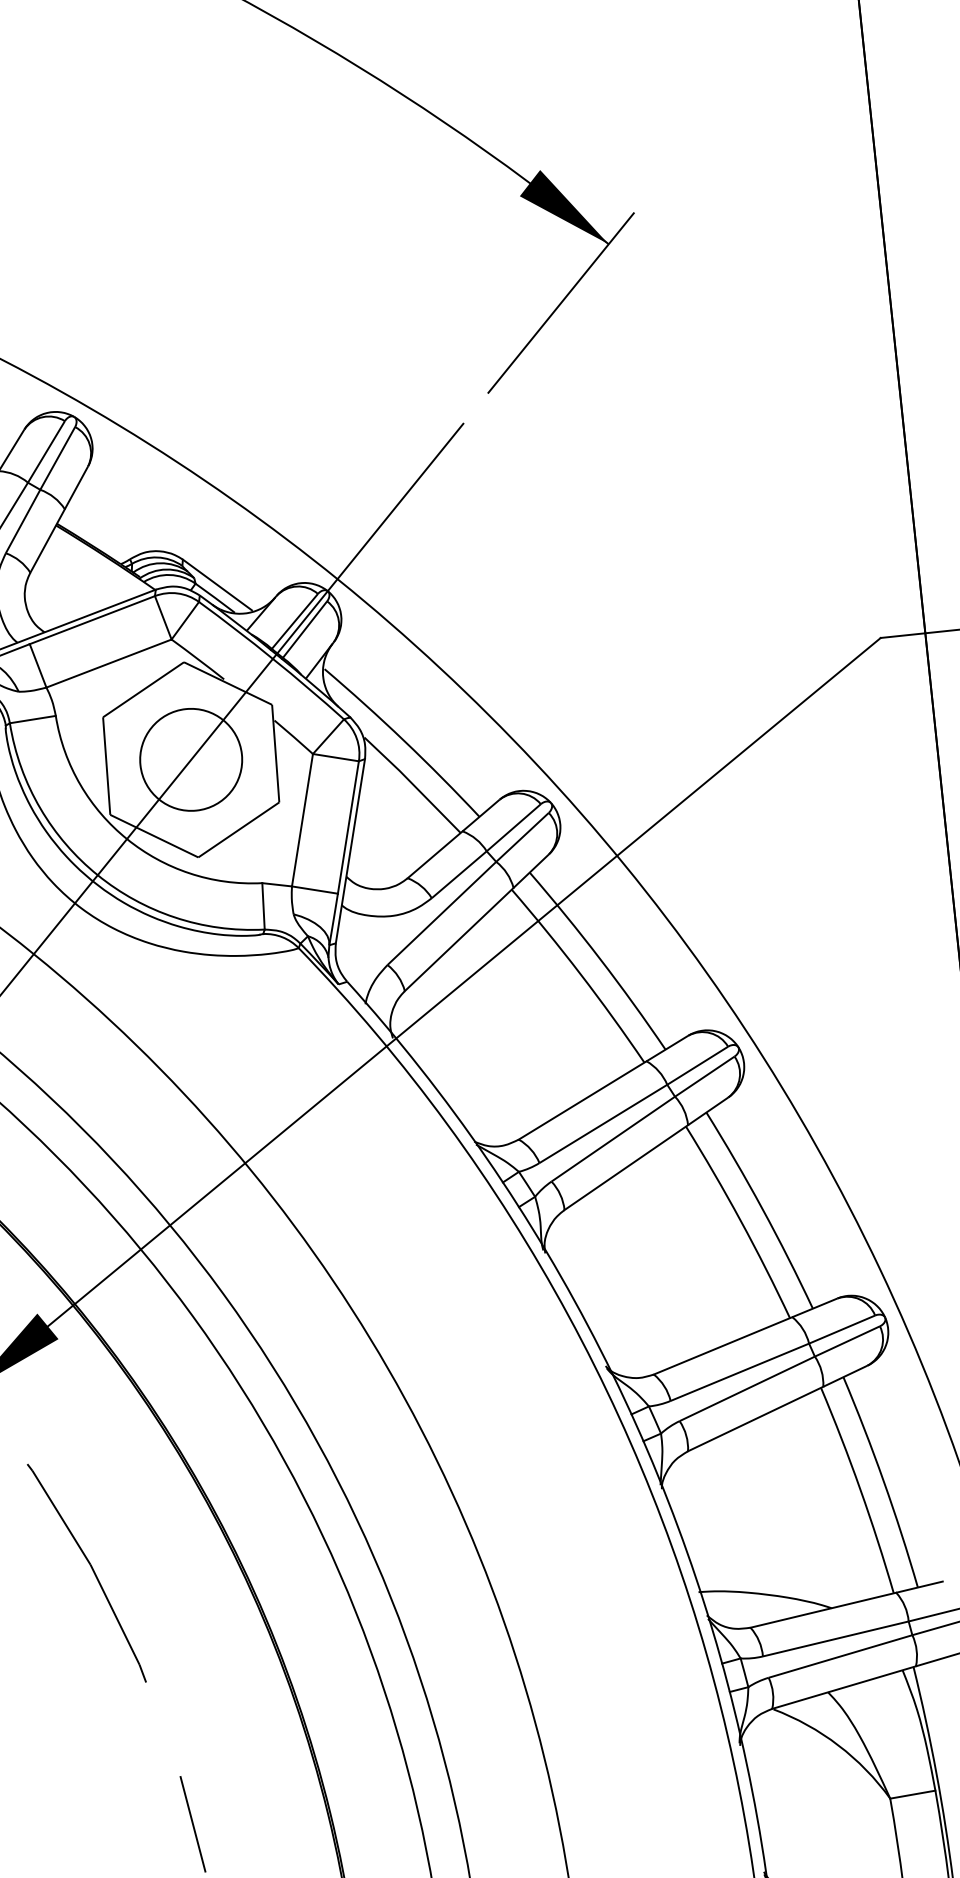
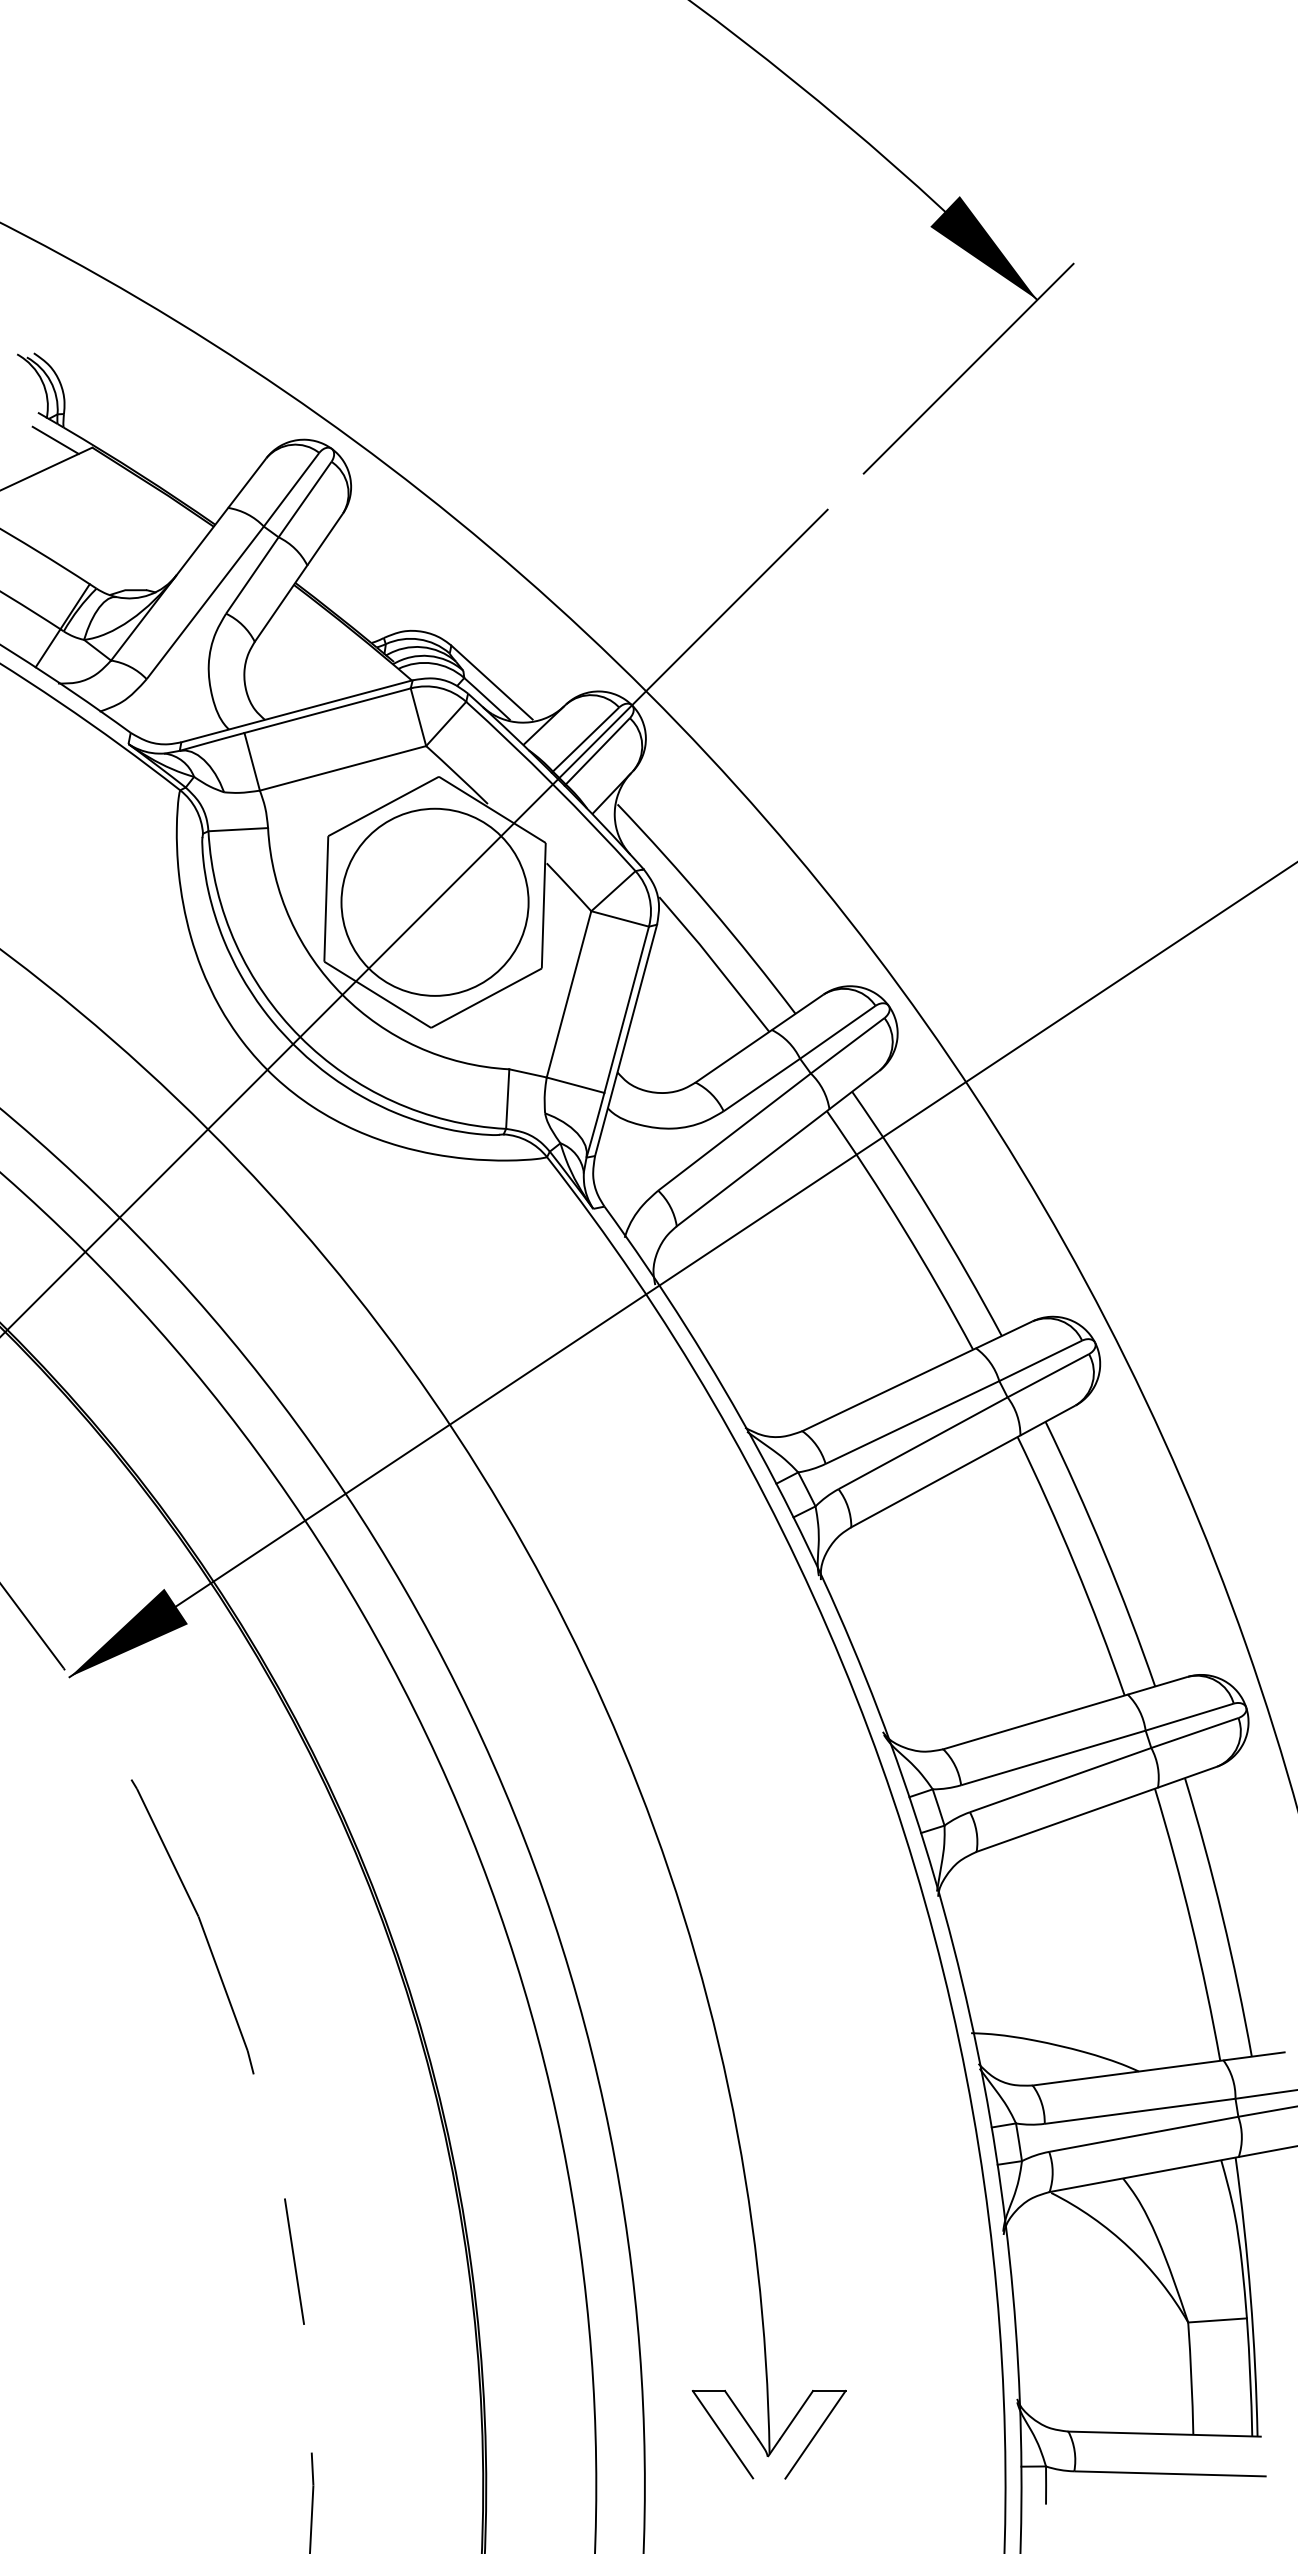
circle: (190, 759) -> (434, 901), size x1.43

